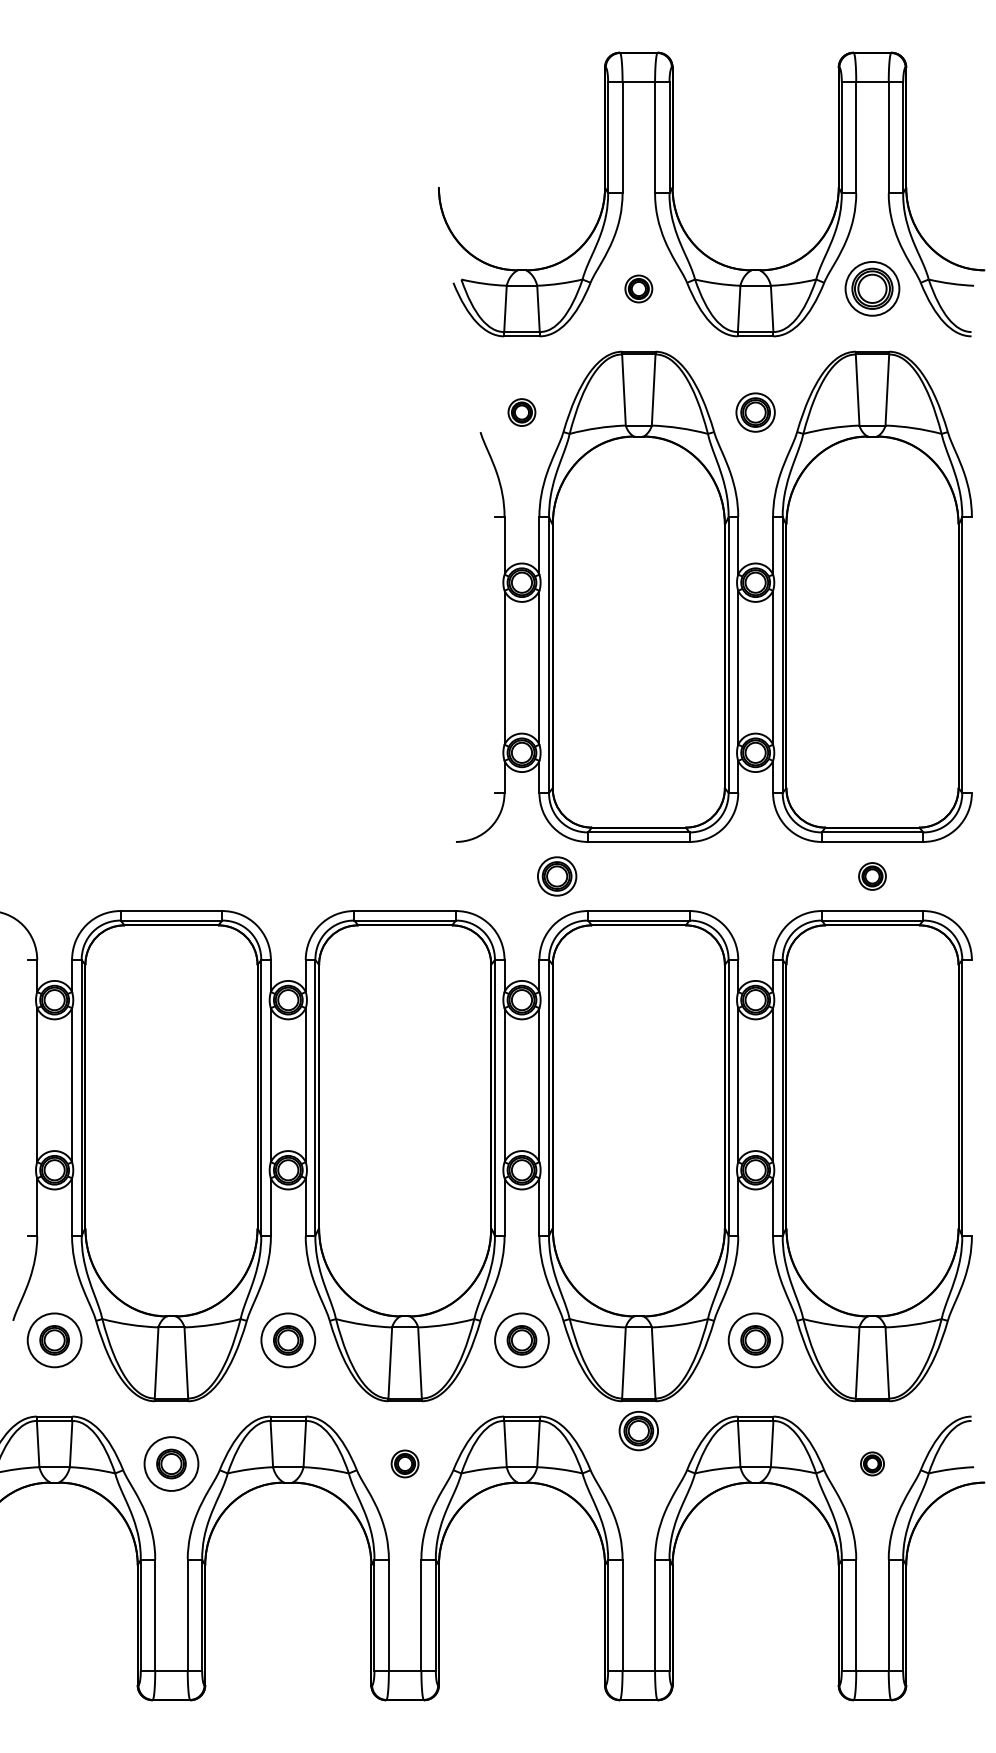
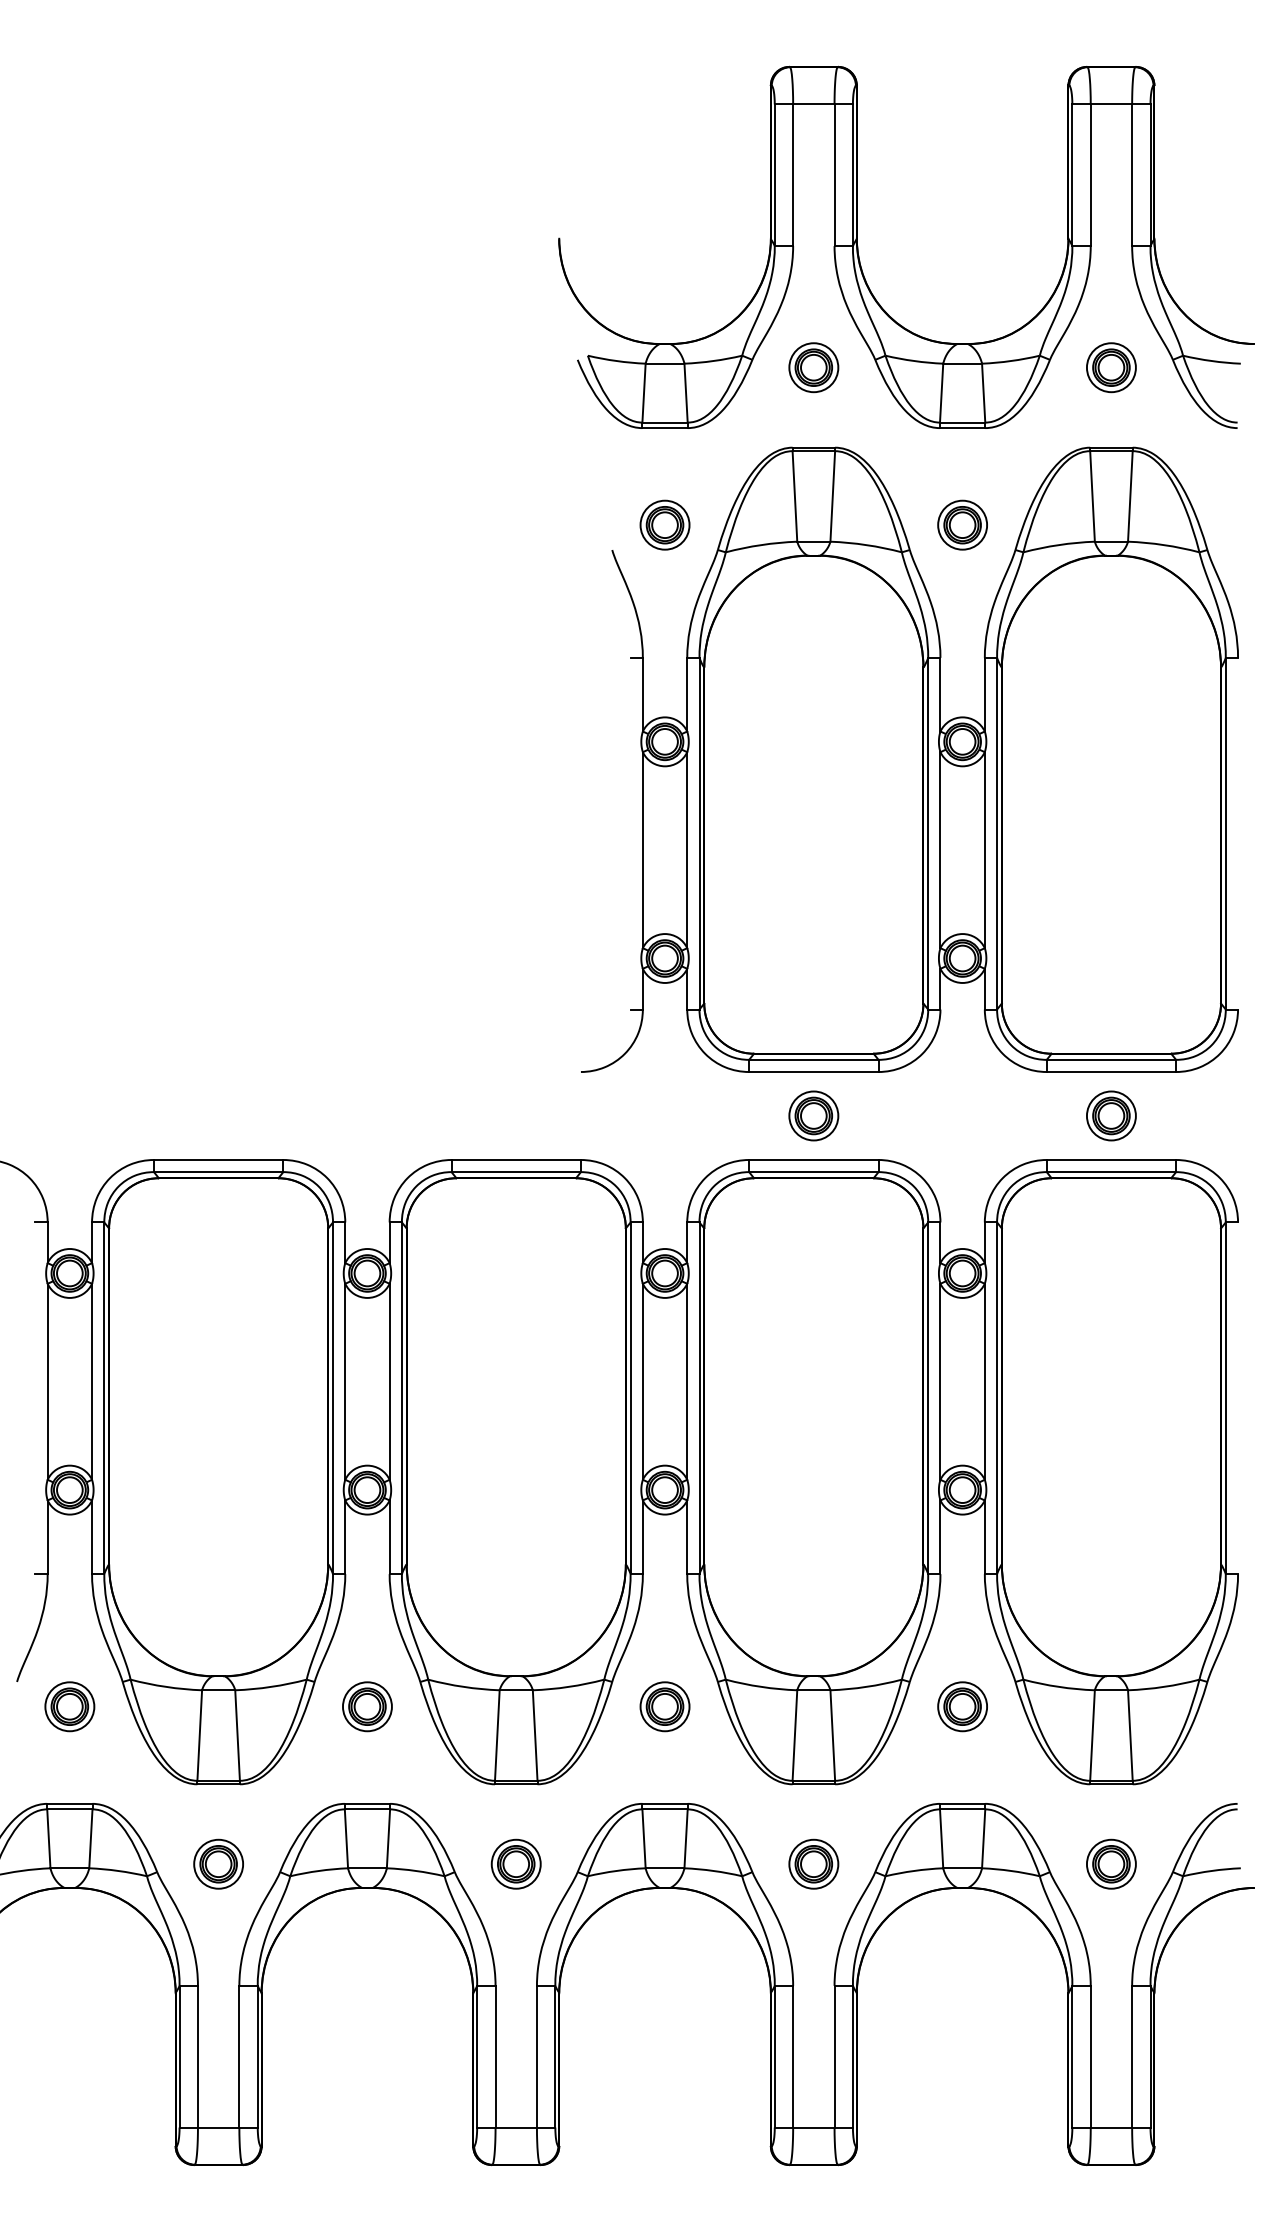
part: (638, 288) -> (813, 367), size x1.43
part: (872, 288) -> (1111, 367), size x0.71
part: (521, 412) -> (664, 524), size x1.43
part: (556, 876) -> (813, 1115), moved
part: (872, 876) -> (1111, 1115), size x1.43
circle: (54, 1340) -> (69, 1706), size x0.71
circle: (288, 1340) -> (367, 1706), size x0.71
circle: (521, 1340) -> (664, 1706), size x0.71
circle: (755, 1340) -> (962, 1706), size x0.71
part: (638, 1430) -> (813, 1863), moved
circle: (171, 1463) -> (218, 1863), size x0.71
part: (404, 1463) -> (515, 1863), size x1.43
part: (872, 1463) -> (1111, 1863), size x1.67

